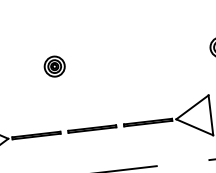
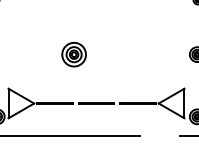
part: (55, 66) -> (74, 54), size x1.6

